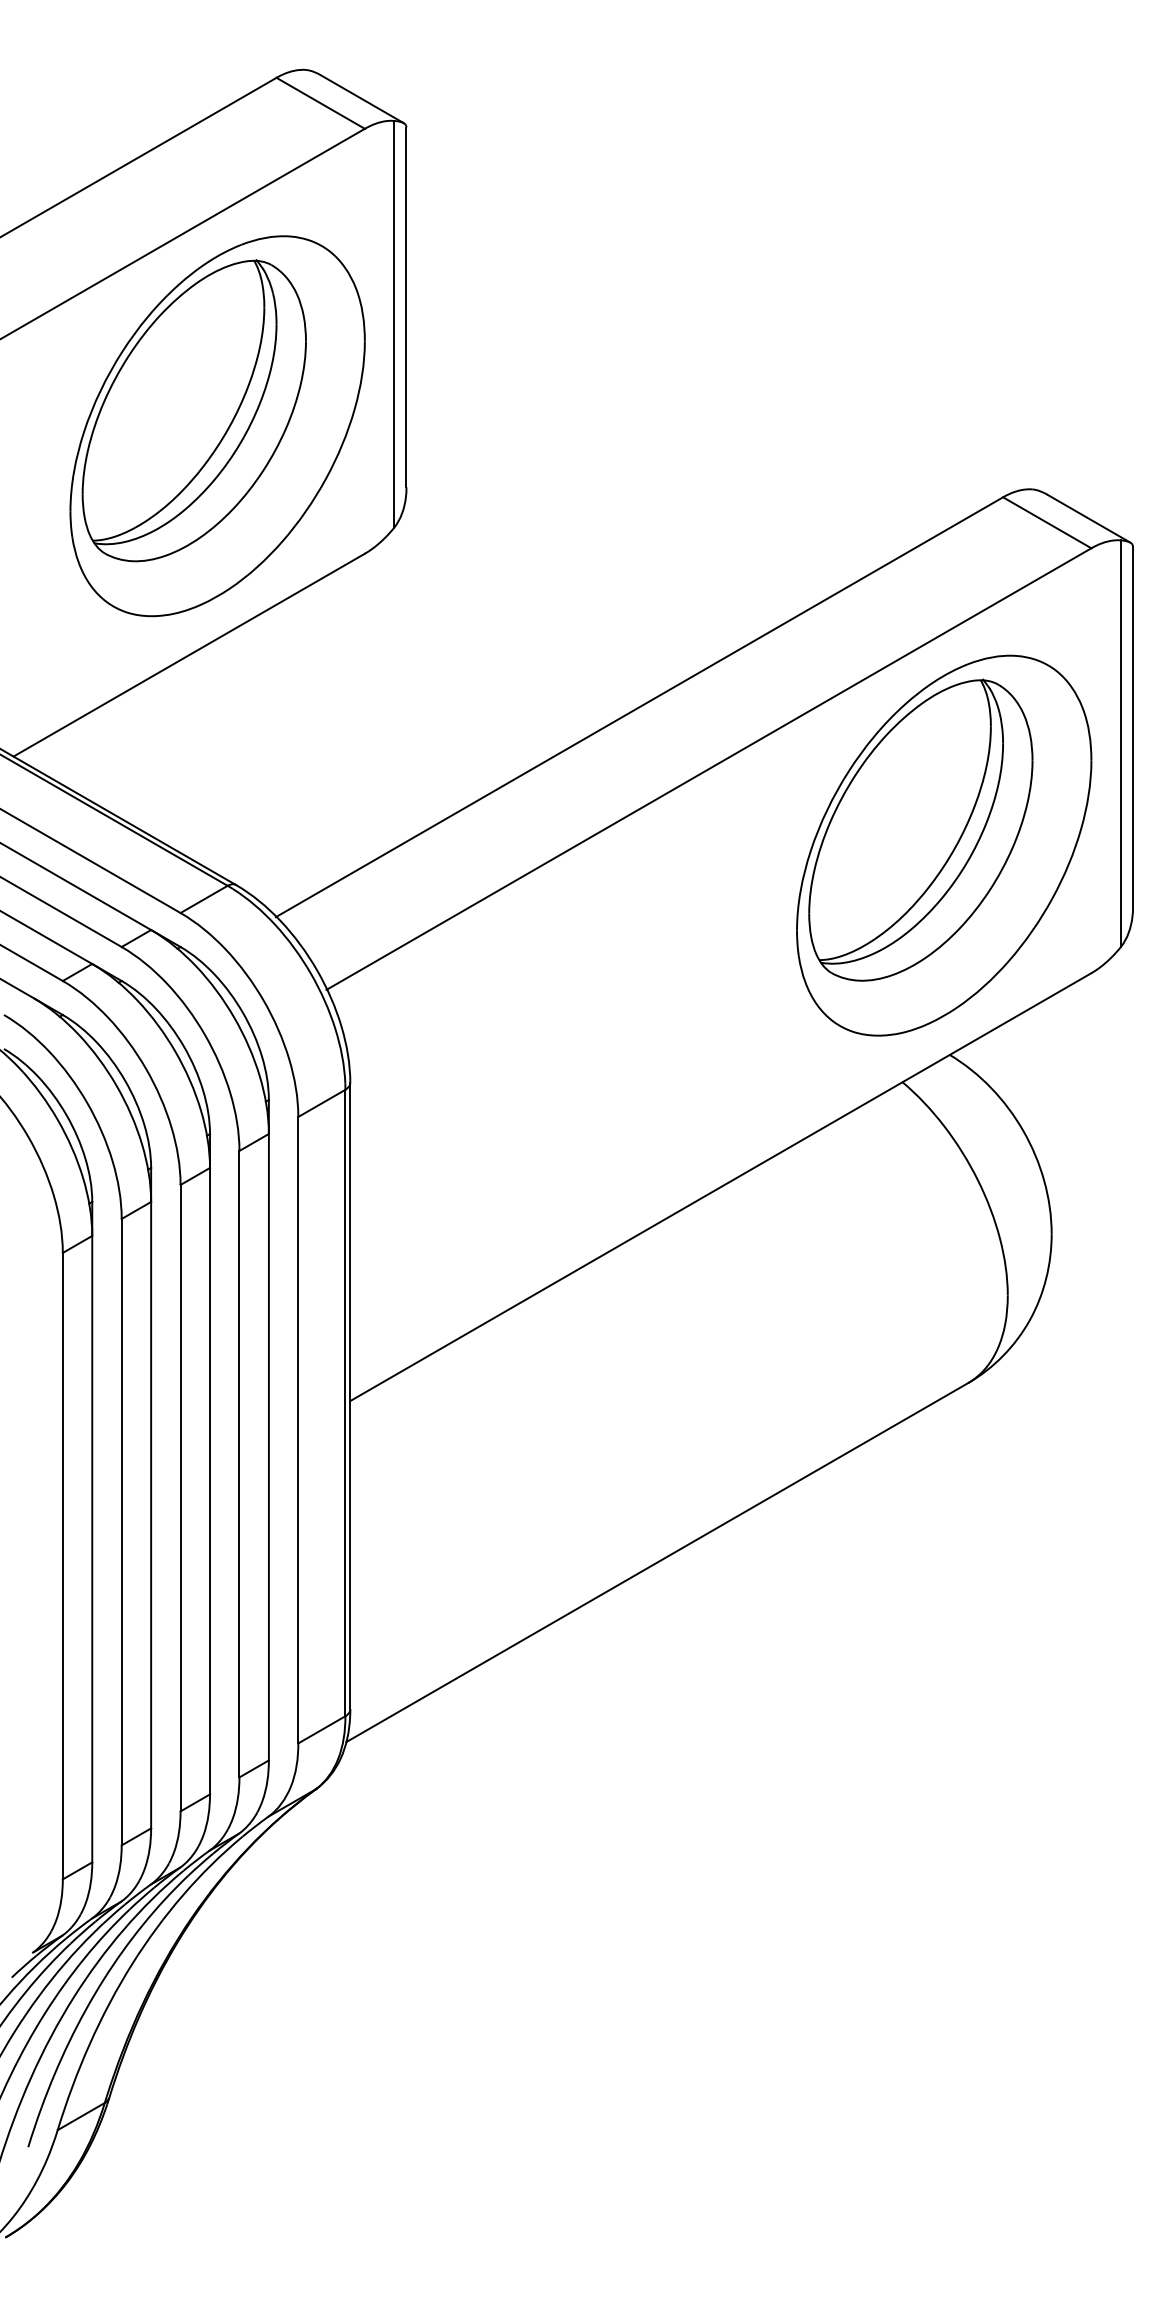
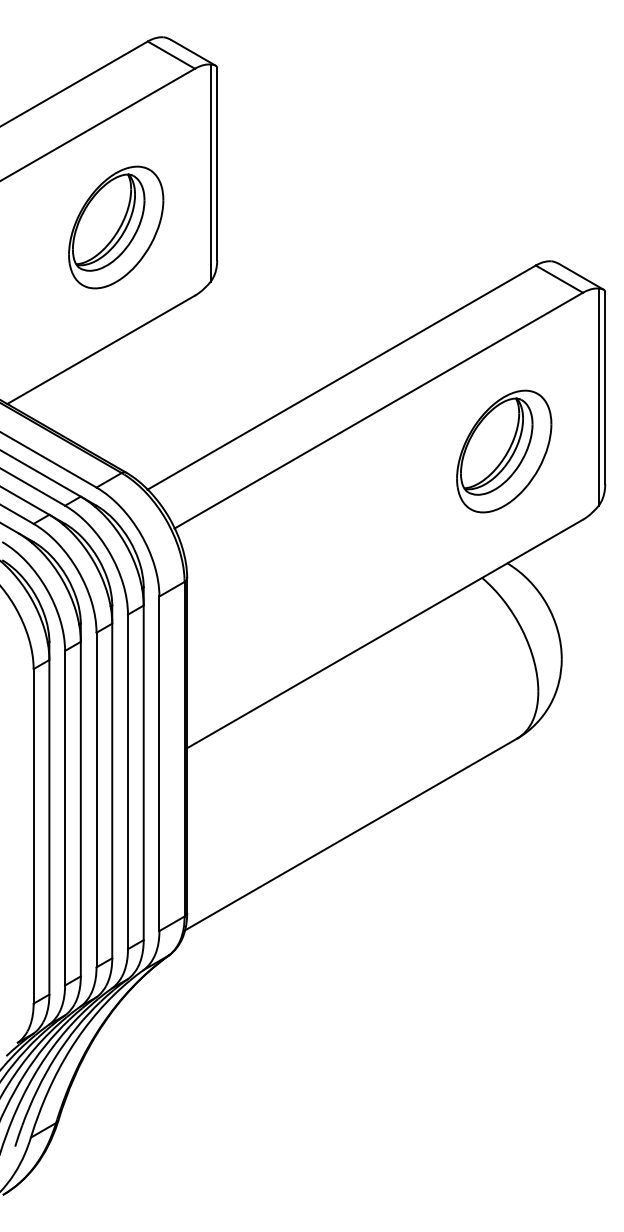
part: (216, 426) -> (115, 227), size x0.6
part: (942, 845) -> (503, 451), size x0.6

